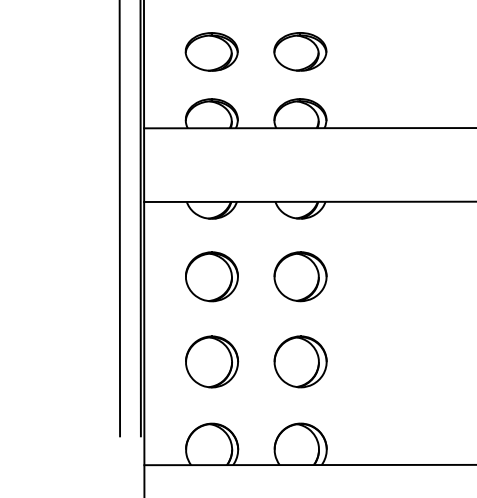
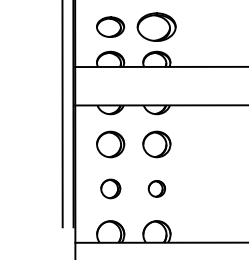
part: (299, 50) -> (156, 26), size x1.4
part: (211, 361) -> (110, 188), size x0.7
part: (299, 361) -> (156, 188), size x0.6

